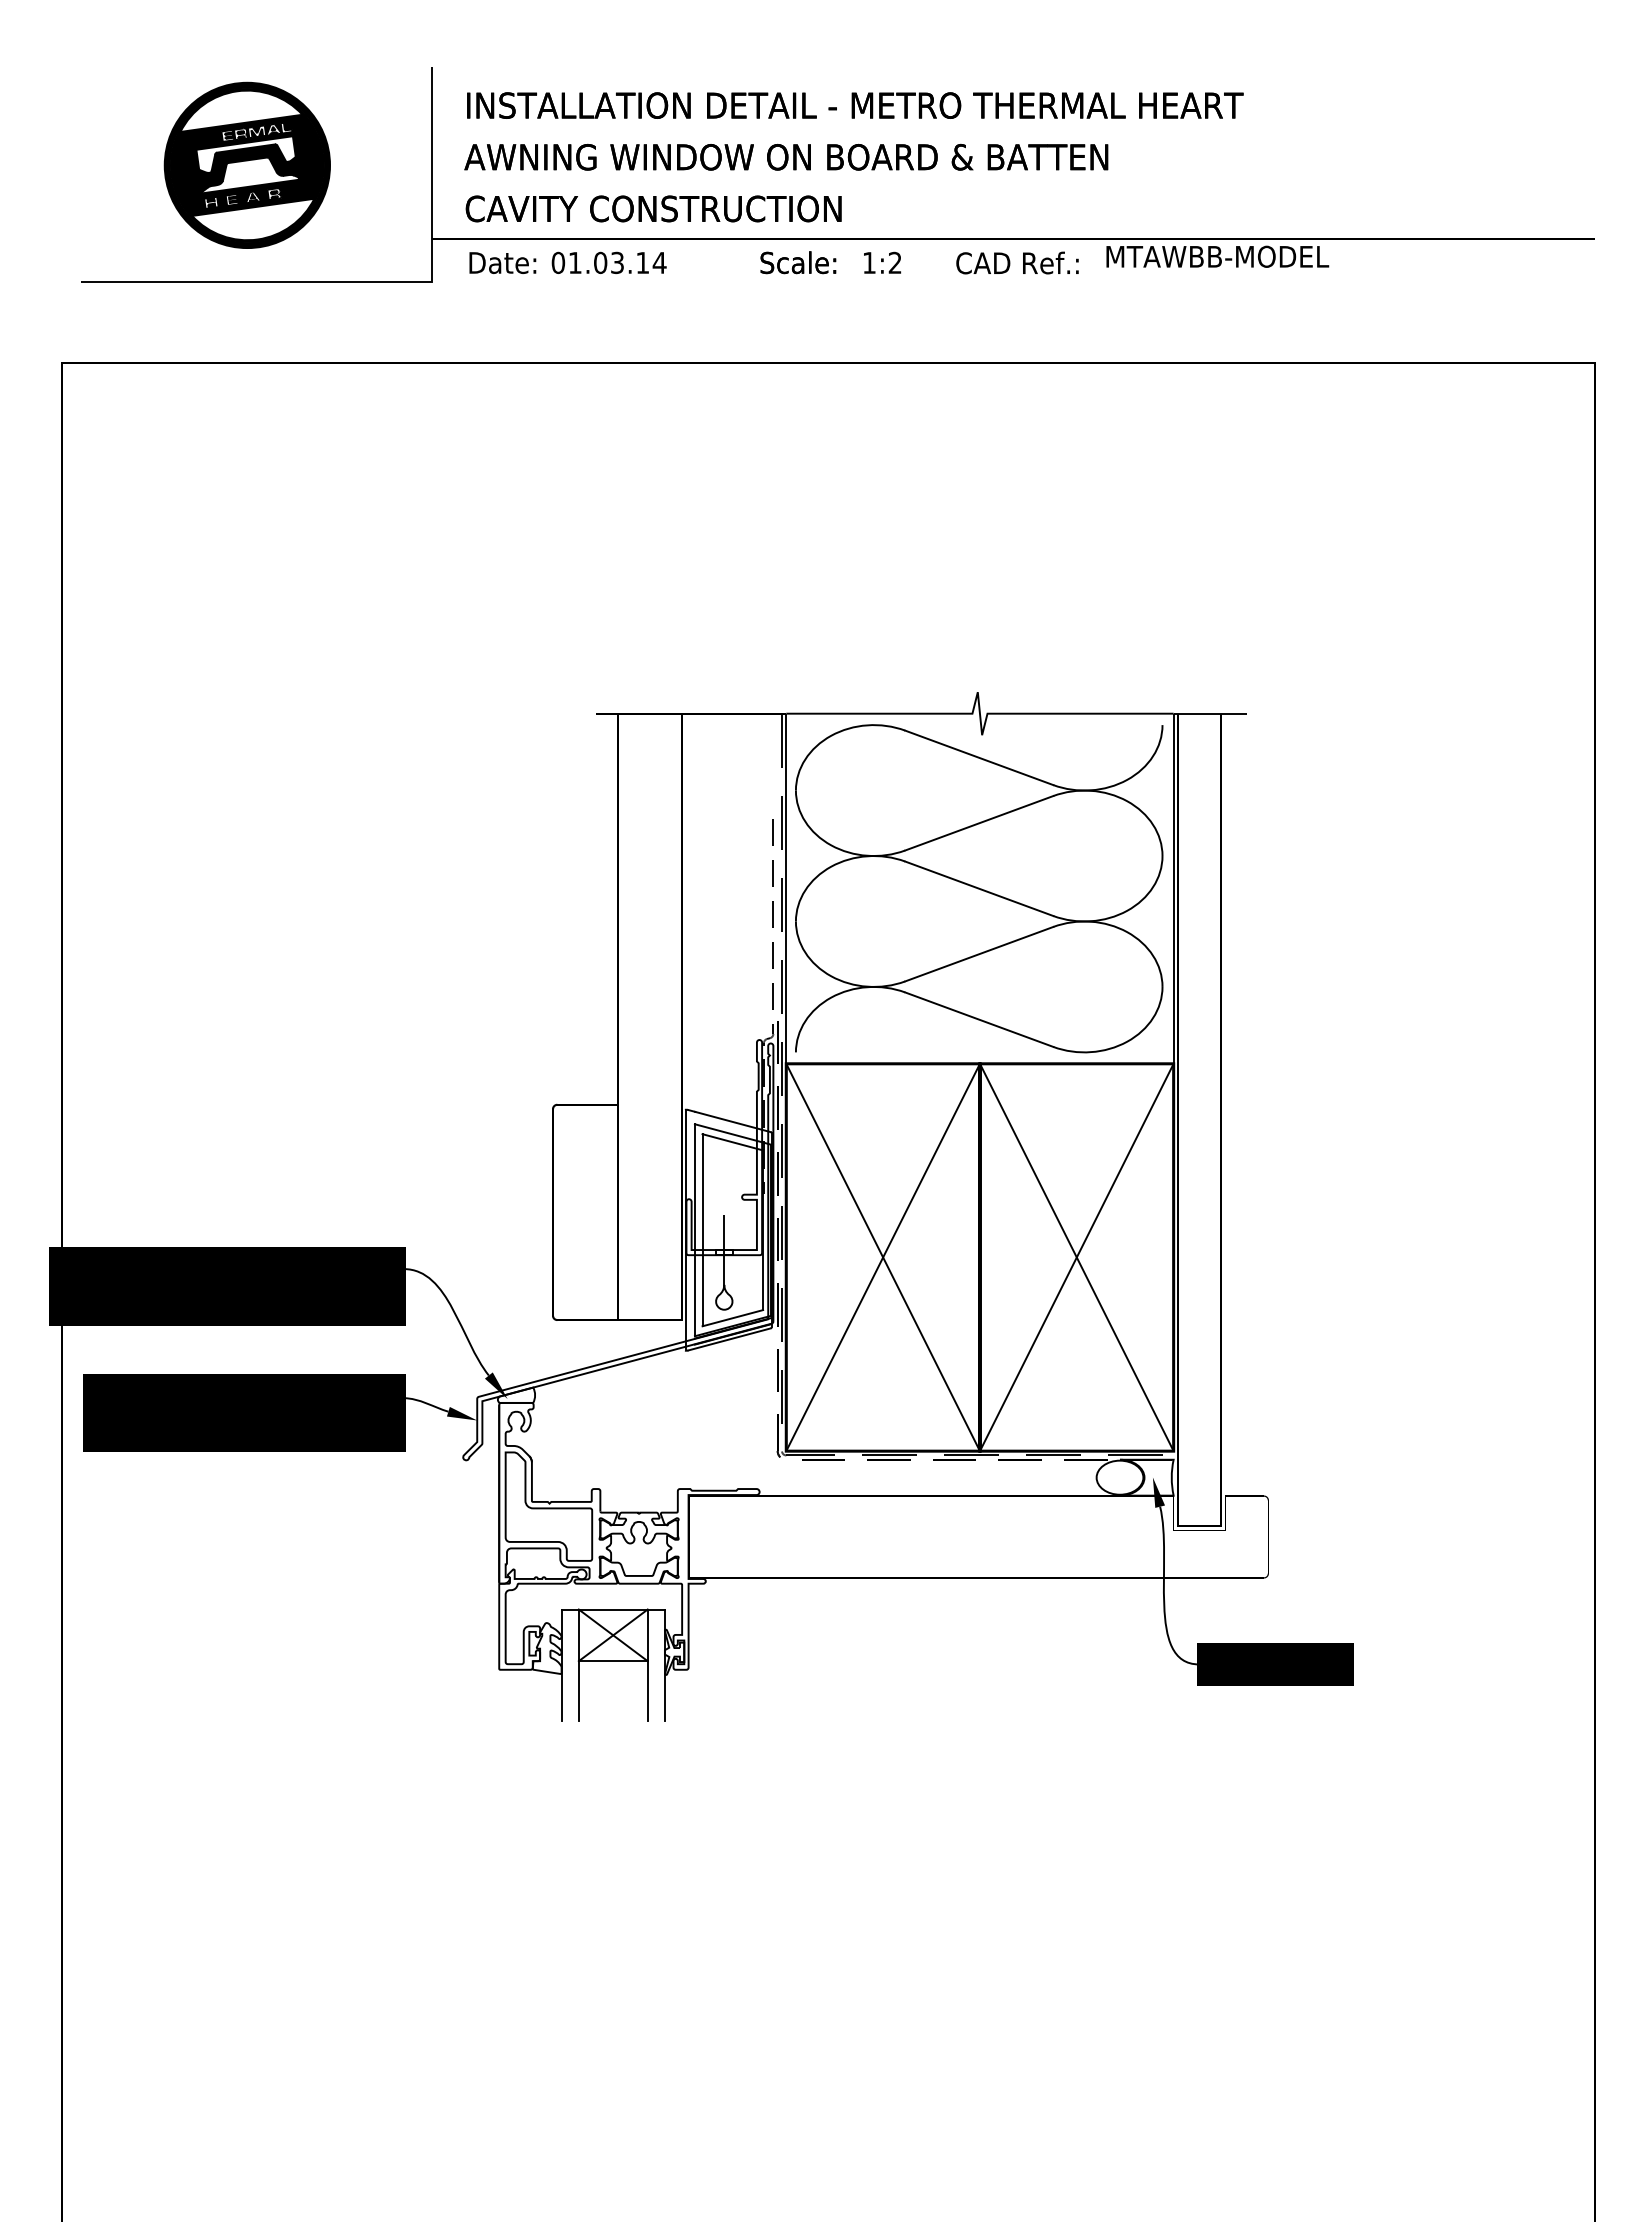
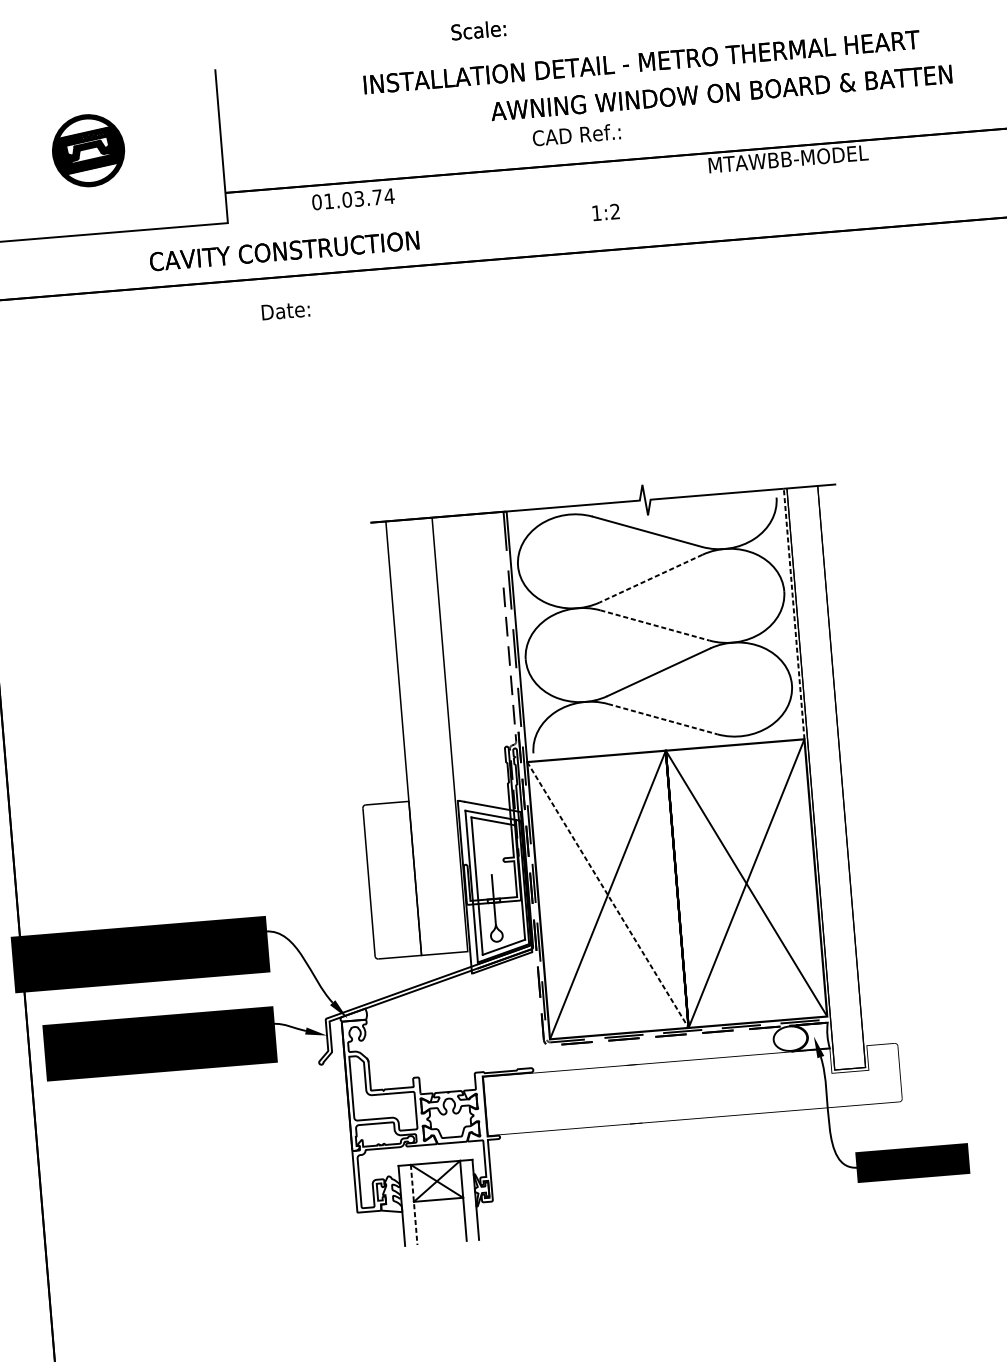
text: (855, 105) -> (642, 62), moved
text: (786, 156) -> (721, 92), moved
part: (246, 164) -> (87, 150), size x0.6
text: (653, 208) -> (284, 250), moved
text: (502, 262) -> (285, 310), moved
text: (642, 262) -> (377, 197), 01.03.14 -> 01.03.74
text: (798, 262) -> (478, 30), moved
text: (882, 262) -> (606, 212), moved
text: (1017, 262) -> (576, 134), moved
line: (979, 823) -> (651, 578), solid -> dashed
line: (979, 888) -> (655, 625), solid -> dashed
line: (1173, 888) -> (794, 613), solid -> dashed
line: (979, 1019) -> (662, 719), solid -> dashed
line: (883, 1257) -> (608, 895), solid -> dashed
line: (578, 1665) -> (413, 1204), solid -> dashed

